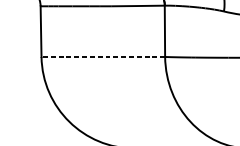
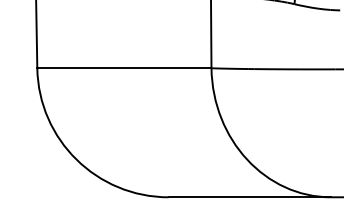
line: (102, 57) -> (123, 68), dashed -> solid

